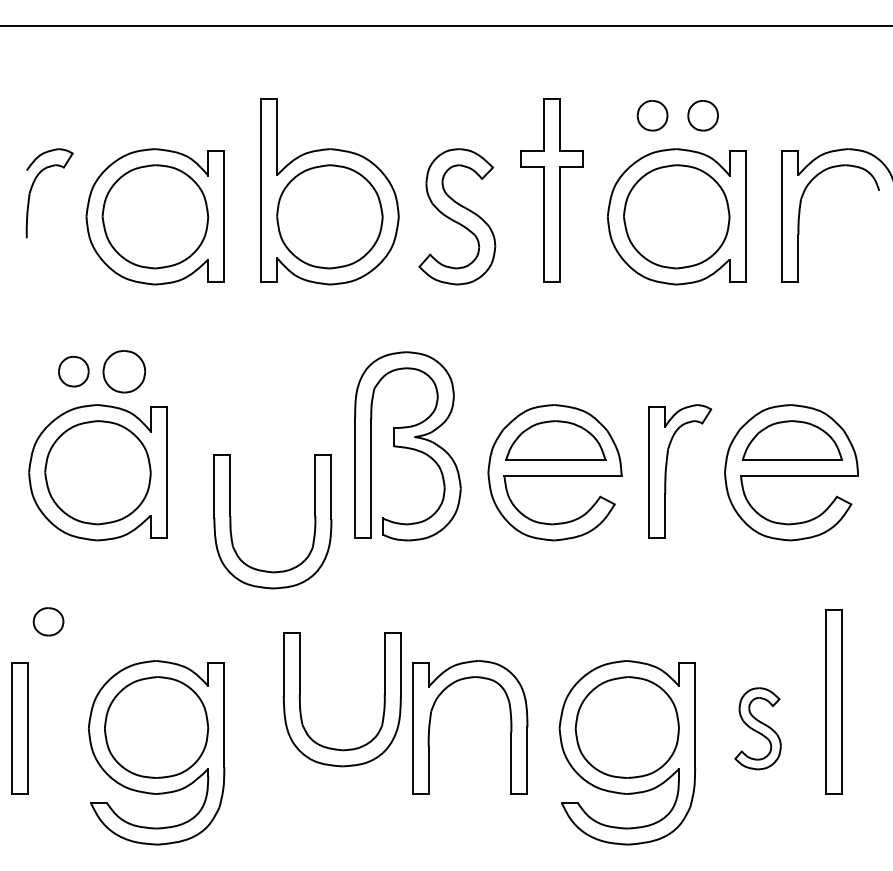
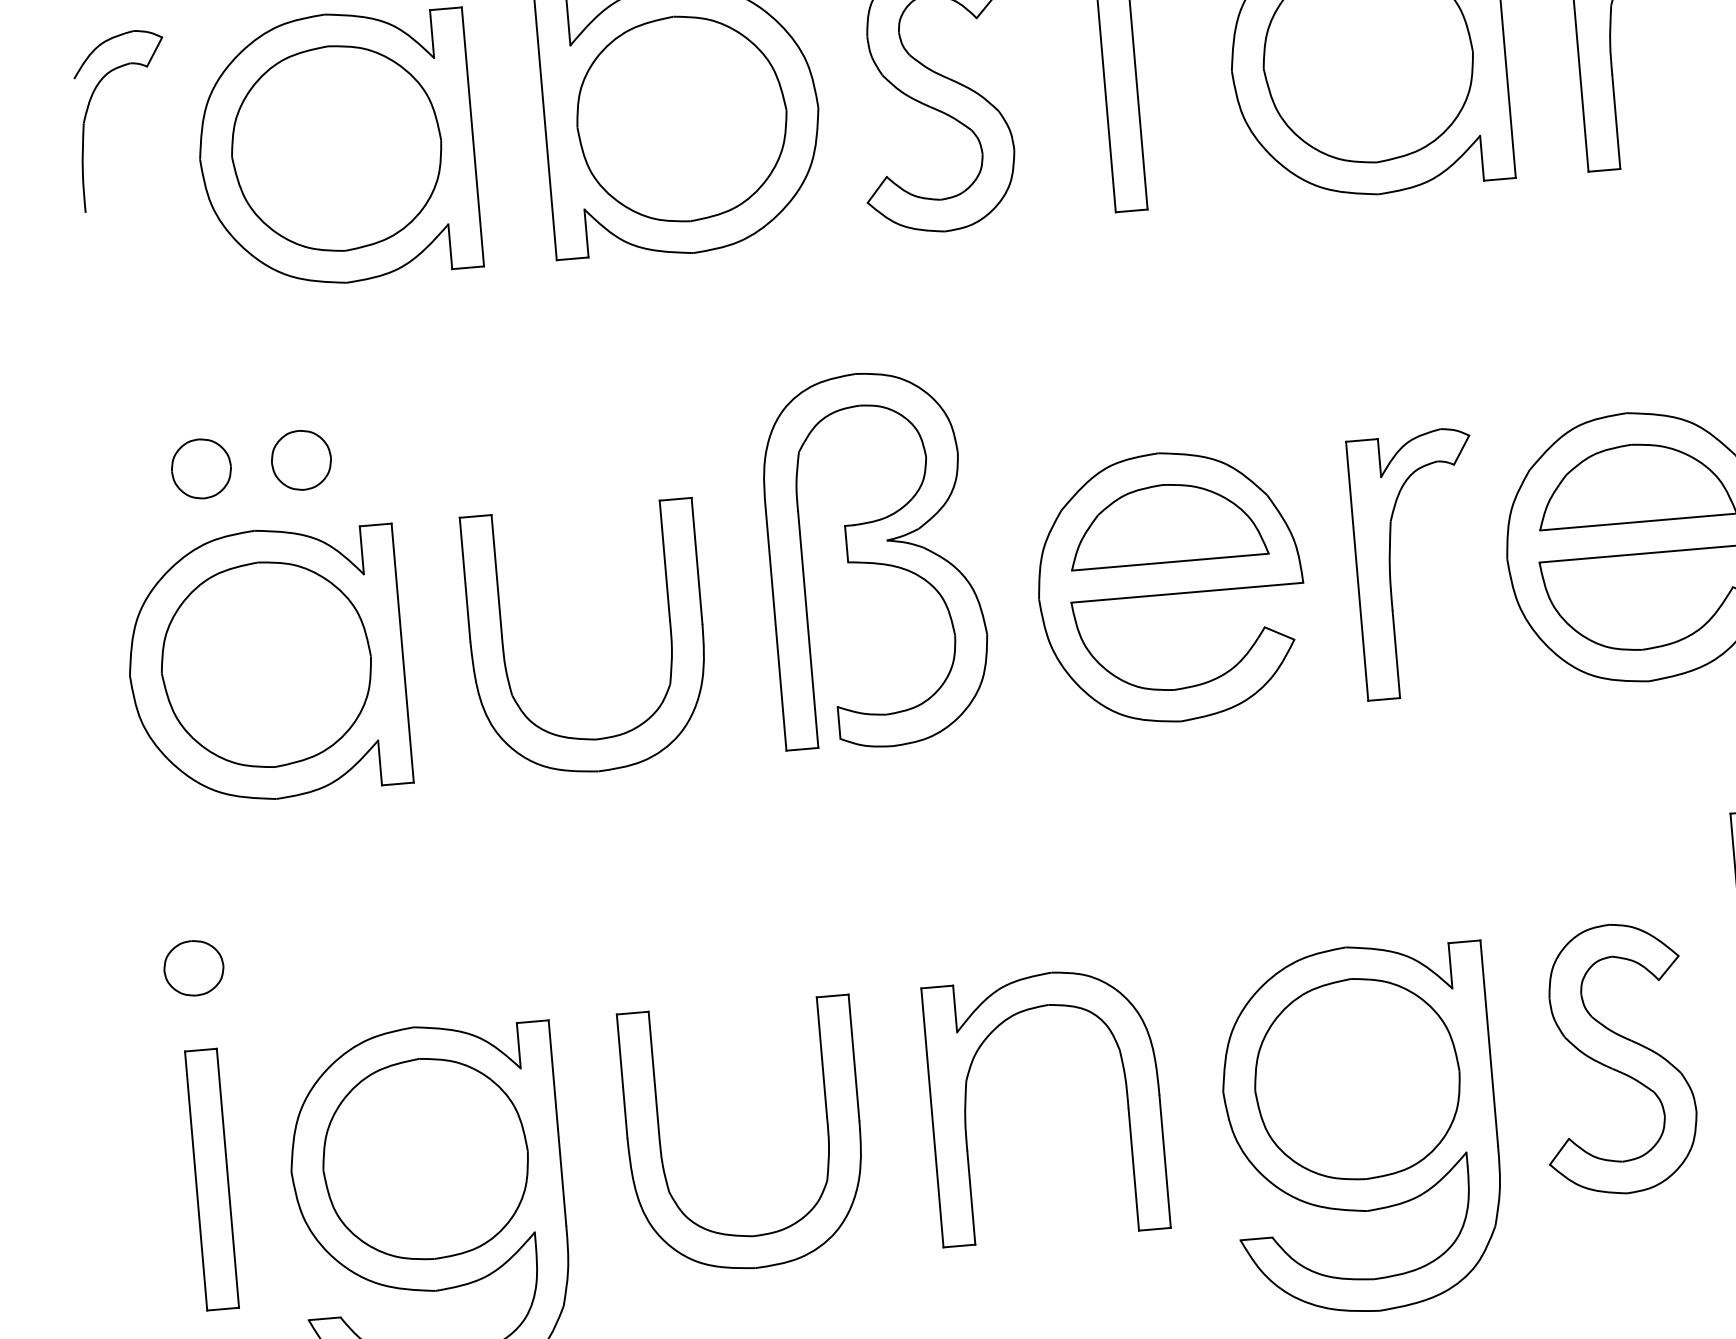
part: (124, 371) -> (301, 459), size x0.71
part: (231, 521) -> (504, 645), moved
part: (300, 699) -> (661, 1142), moved
part: (19, 728) -> (211, 1179), moved
part: (757, 728) -> (1614, 1059), size x1.67

